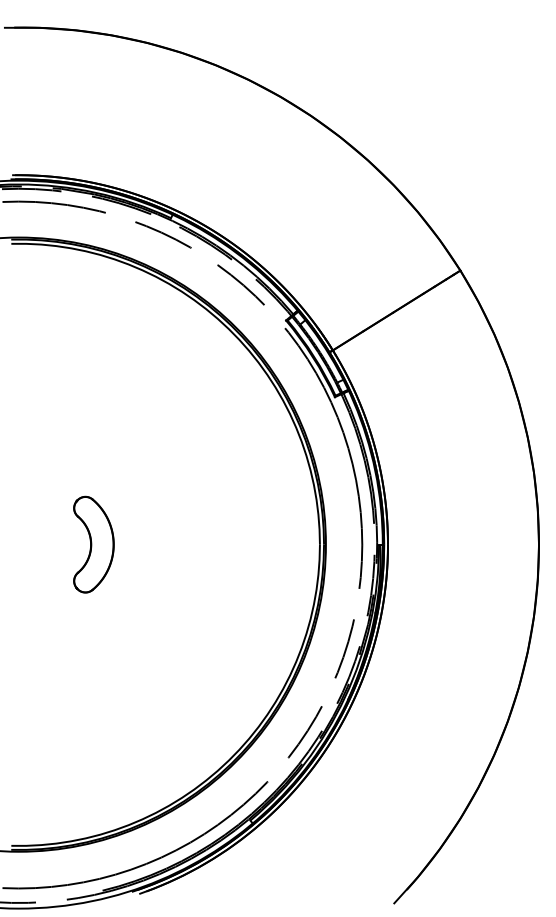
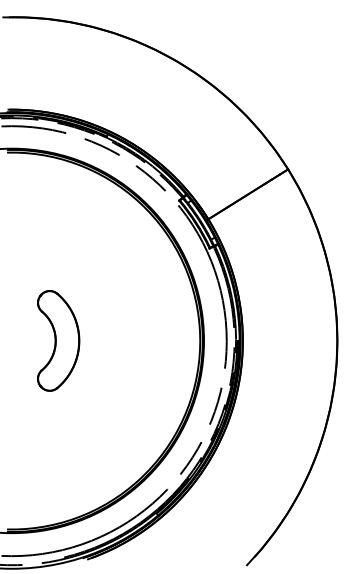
part: (93, 543) -> (58, 340), size x1.67

